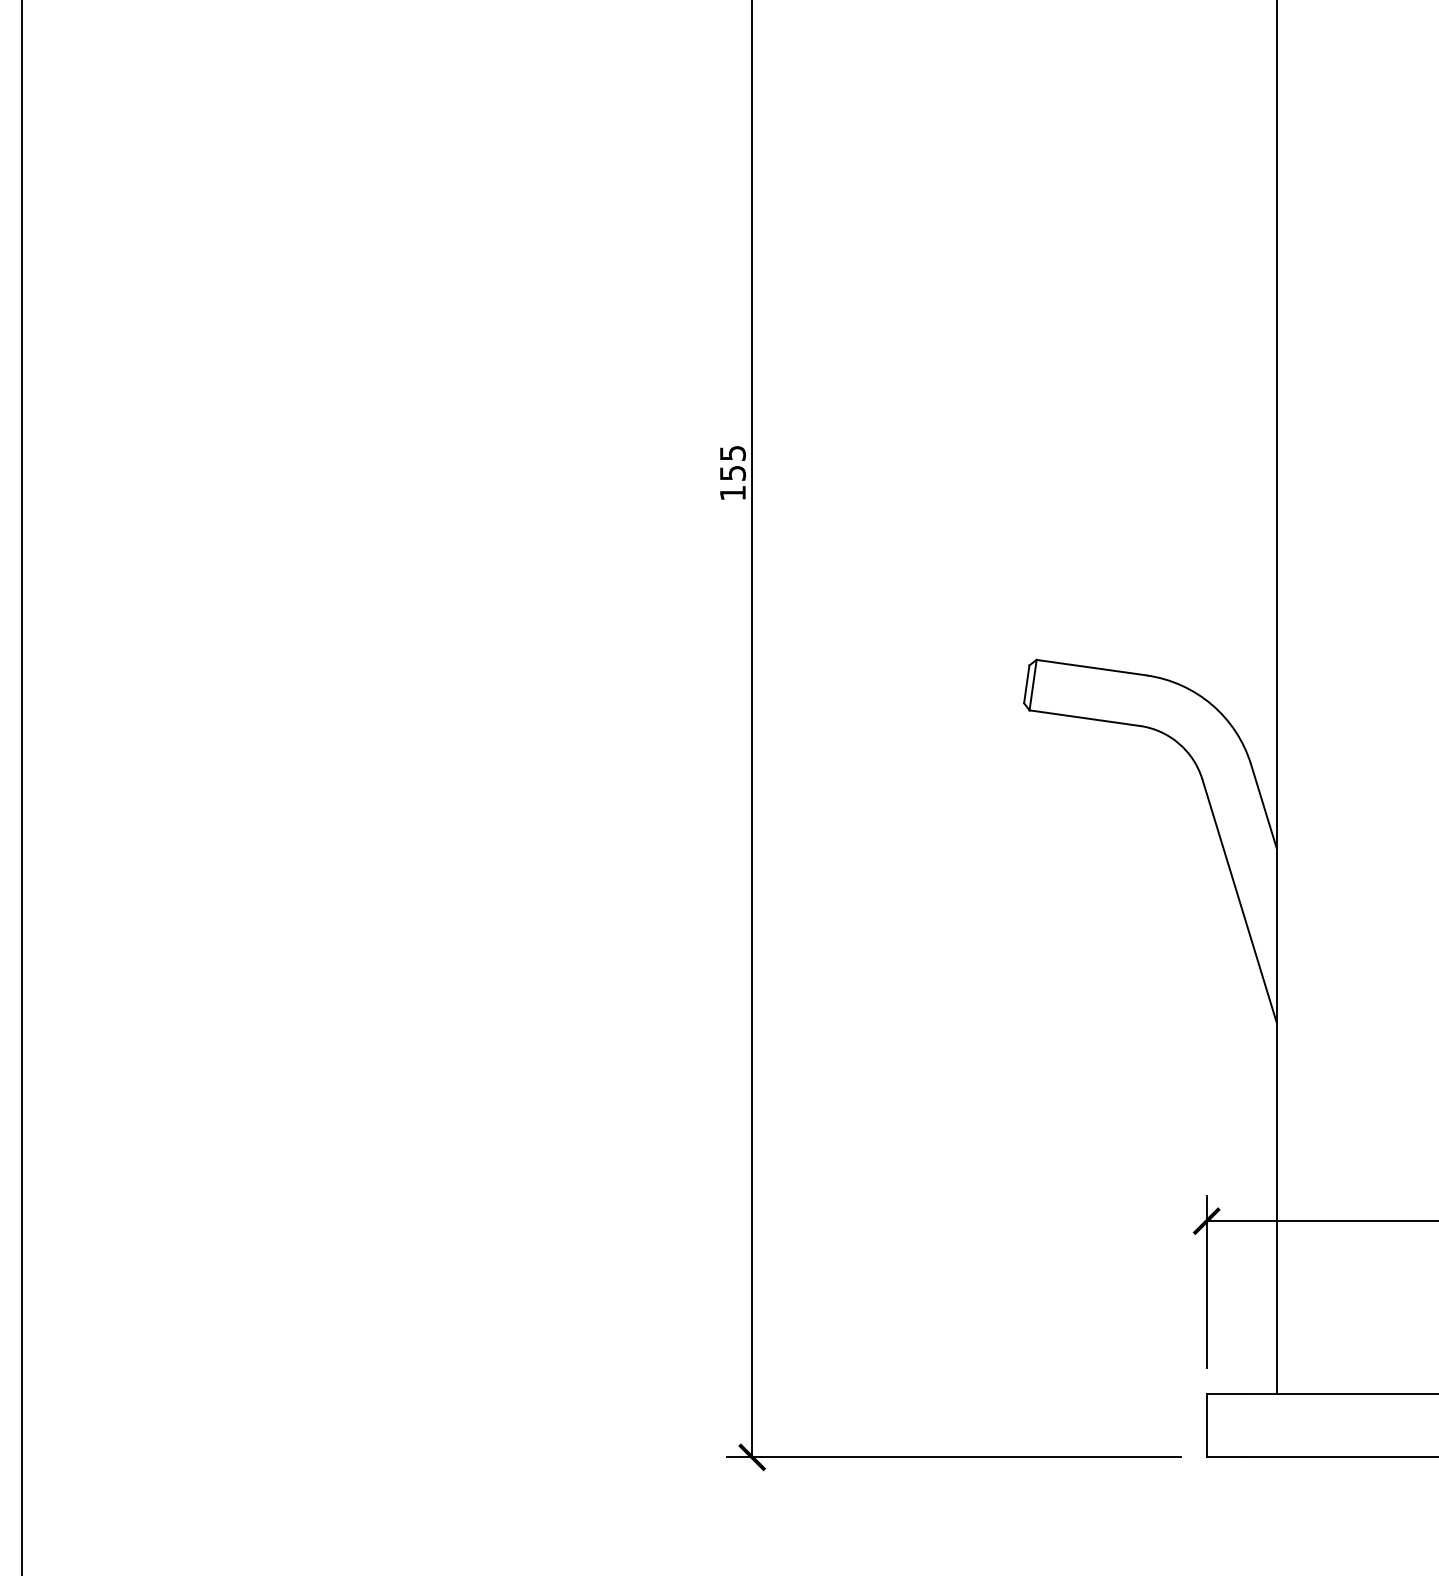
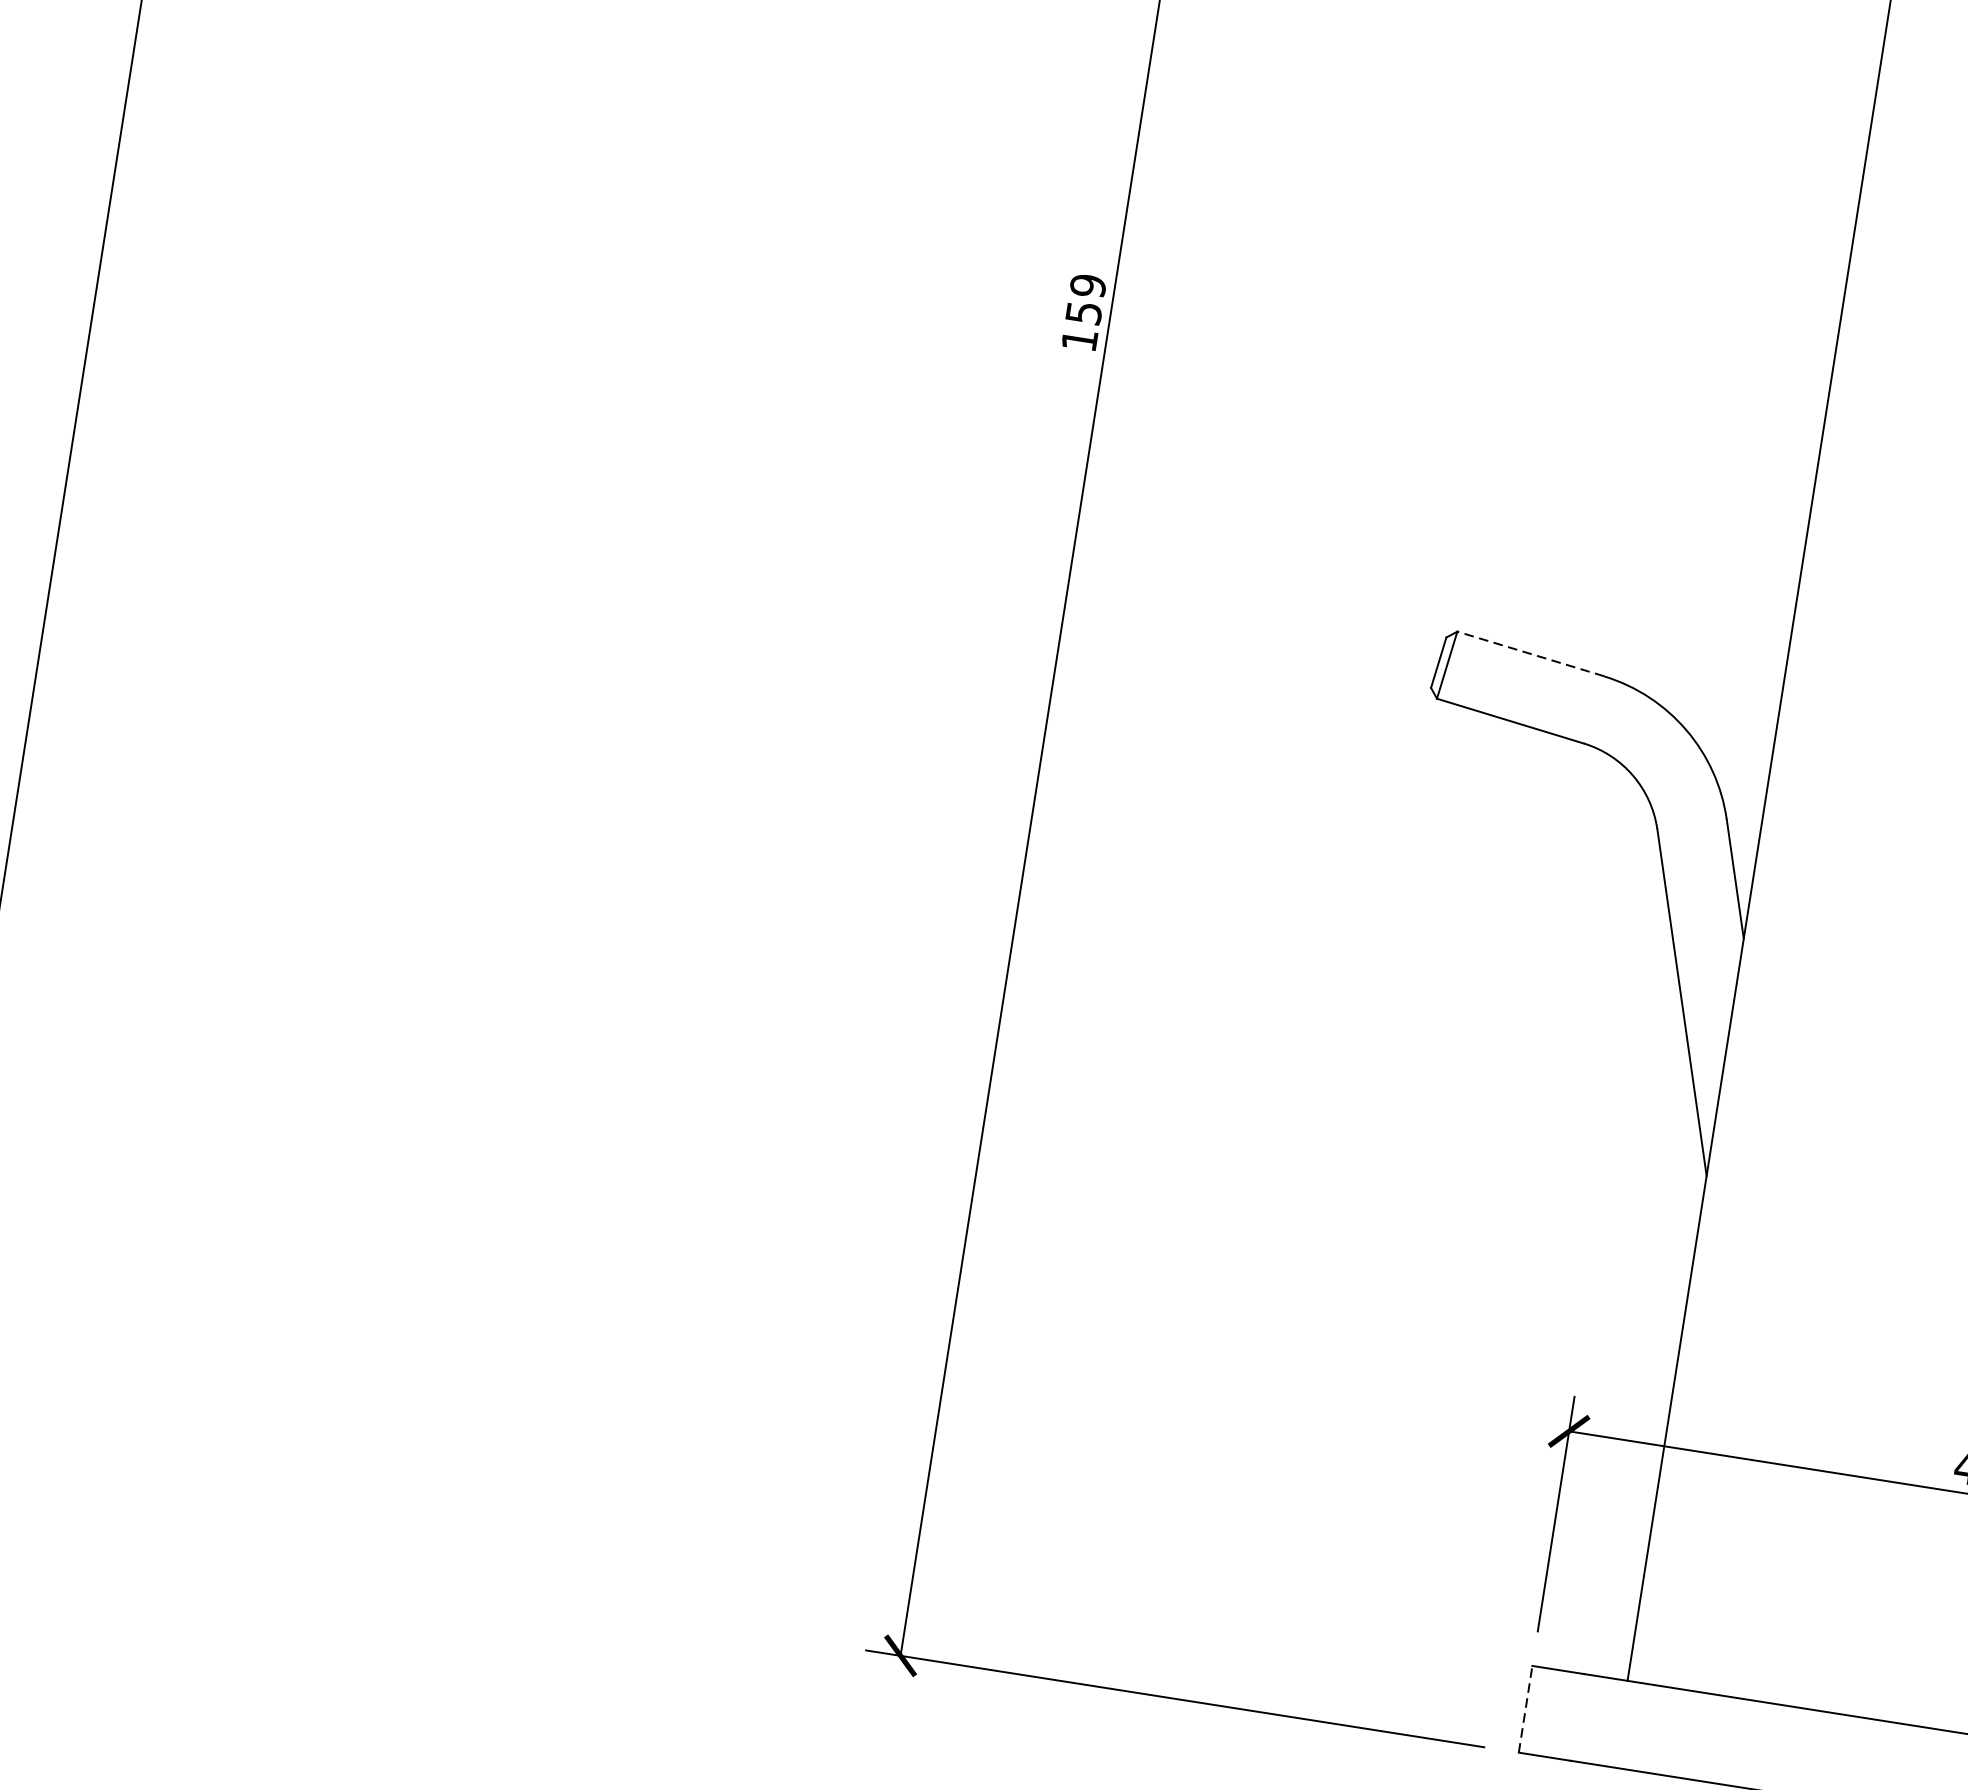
text: (732, 453) -> (1087, 286), 155 -> 159
line: (1091, 667) -> (1530, 653), solid -> dashed
line: (1206, 1425) -> (1525, 1709), solid -> dashed

